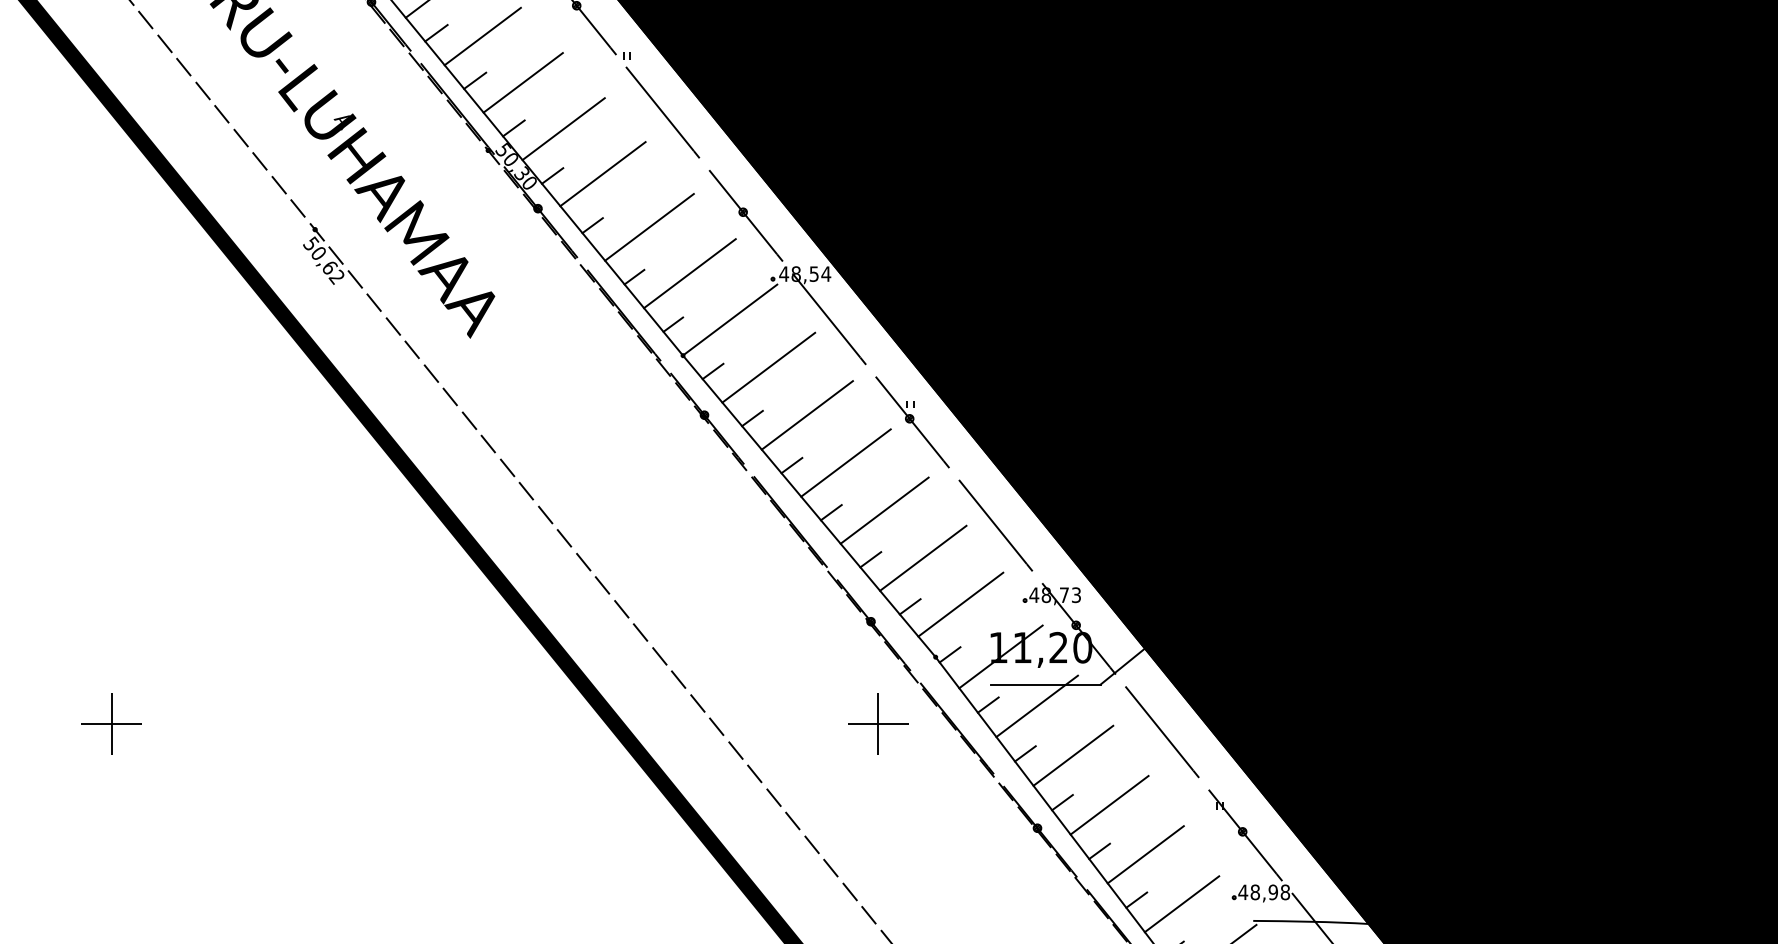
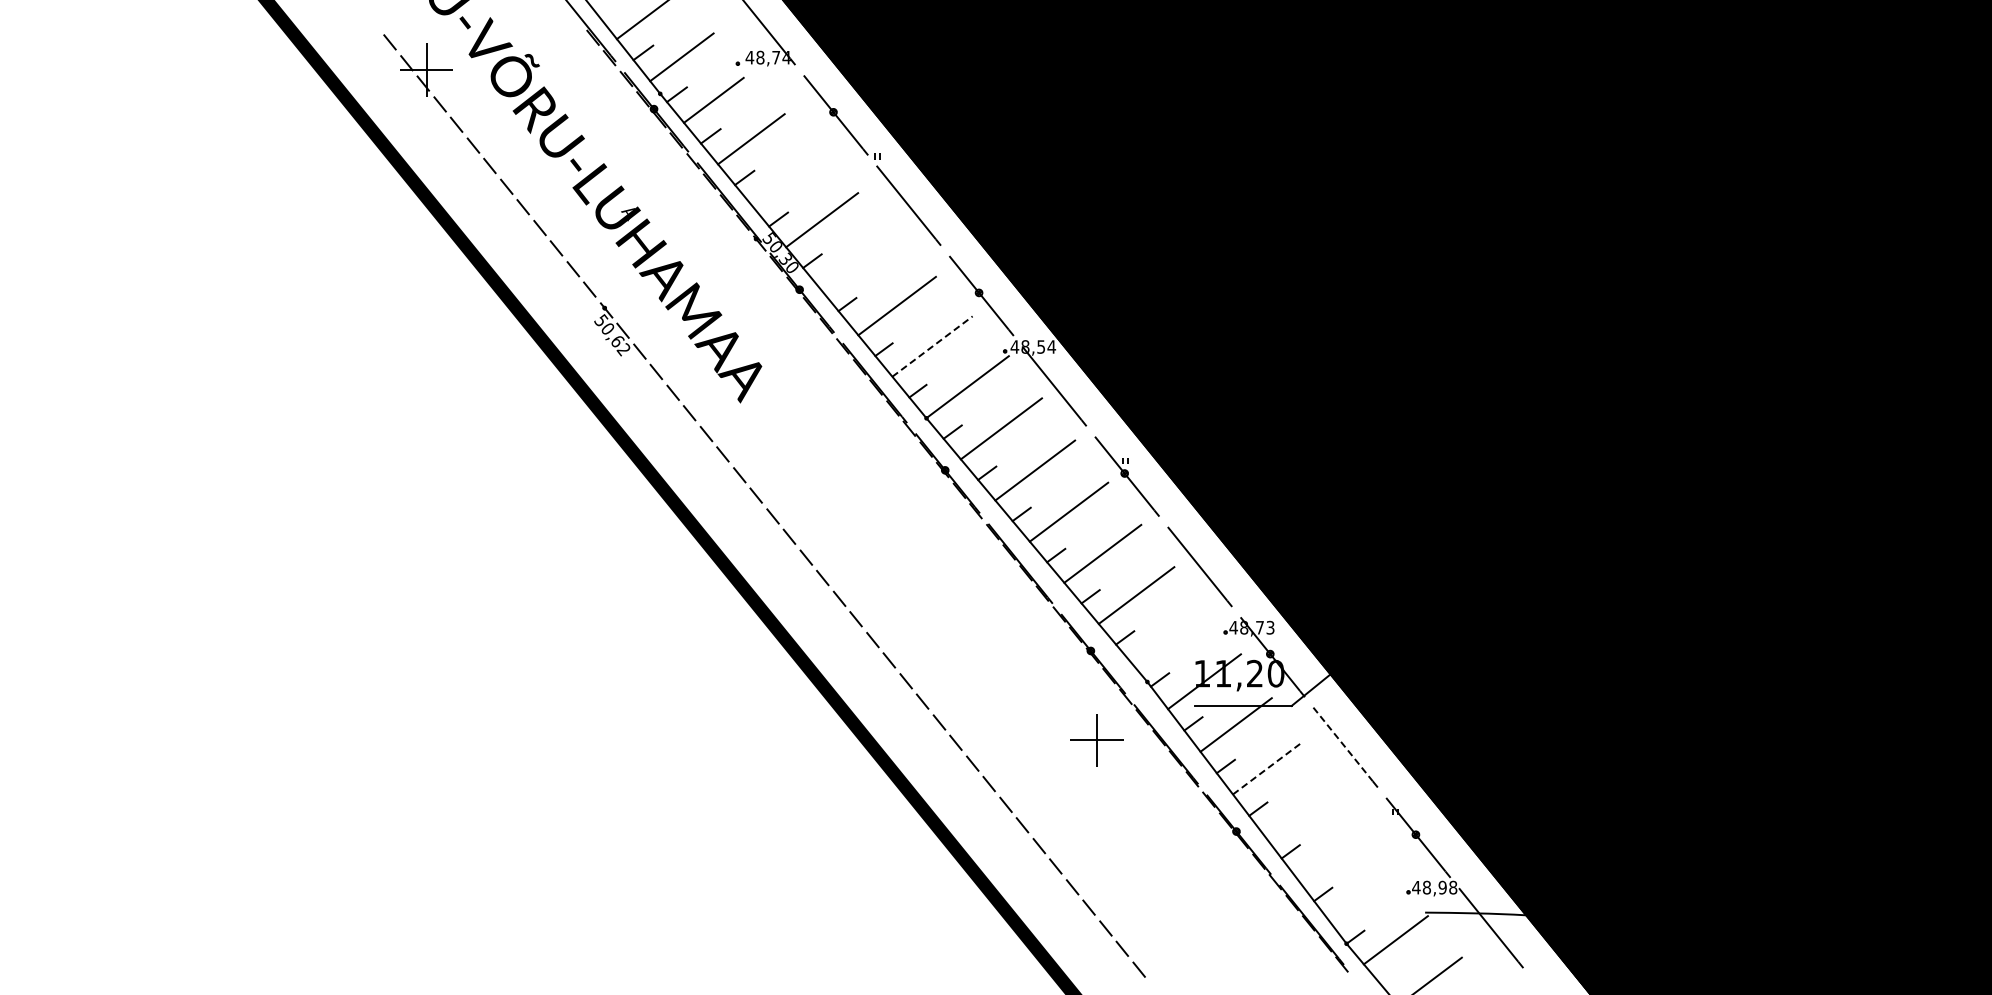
line: (522, 82) -> (786, 179), removed
line: (603, 174) -> (856, 259), removed
line: (689, 273) -> (932, 346), solid -> dashed
line: (960, 604) -> (1169, 635), removed
part: (111, 724) -> (426, 740), removed
line: (1159, 728) -> (1343, 744), solid -> dashed
line: (1072, 756) -> (1267, 768), solid -> dashed
line: (1109, 805) -> (1299, 811), removed
line: (1145, 854) -> (1330, 854), removed
line: (1181, 903) -> (1362, 897), removed

